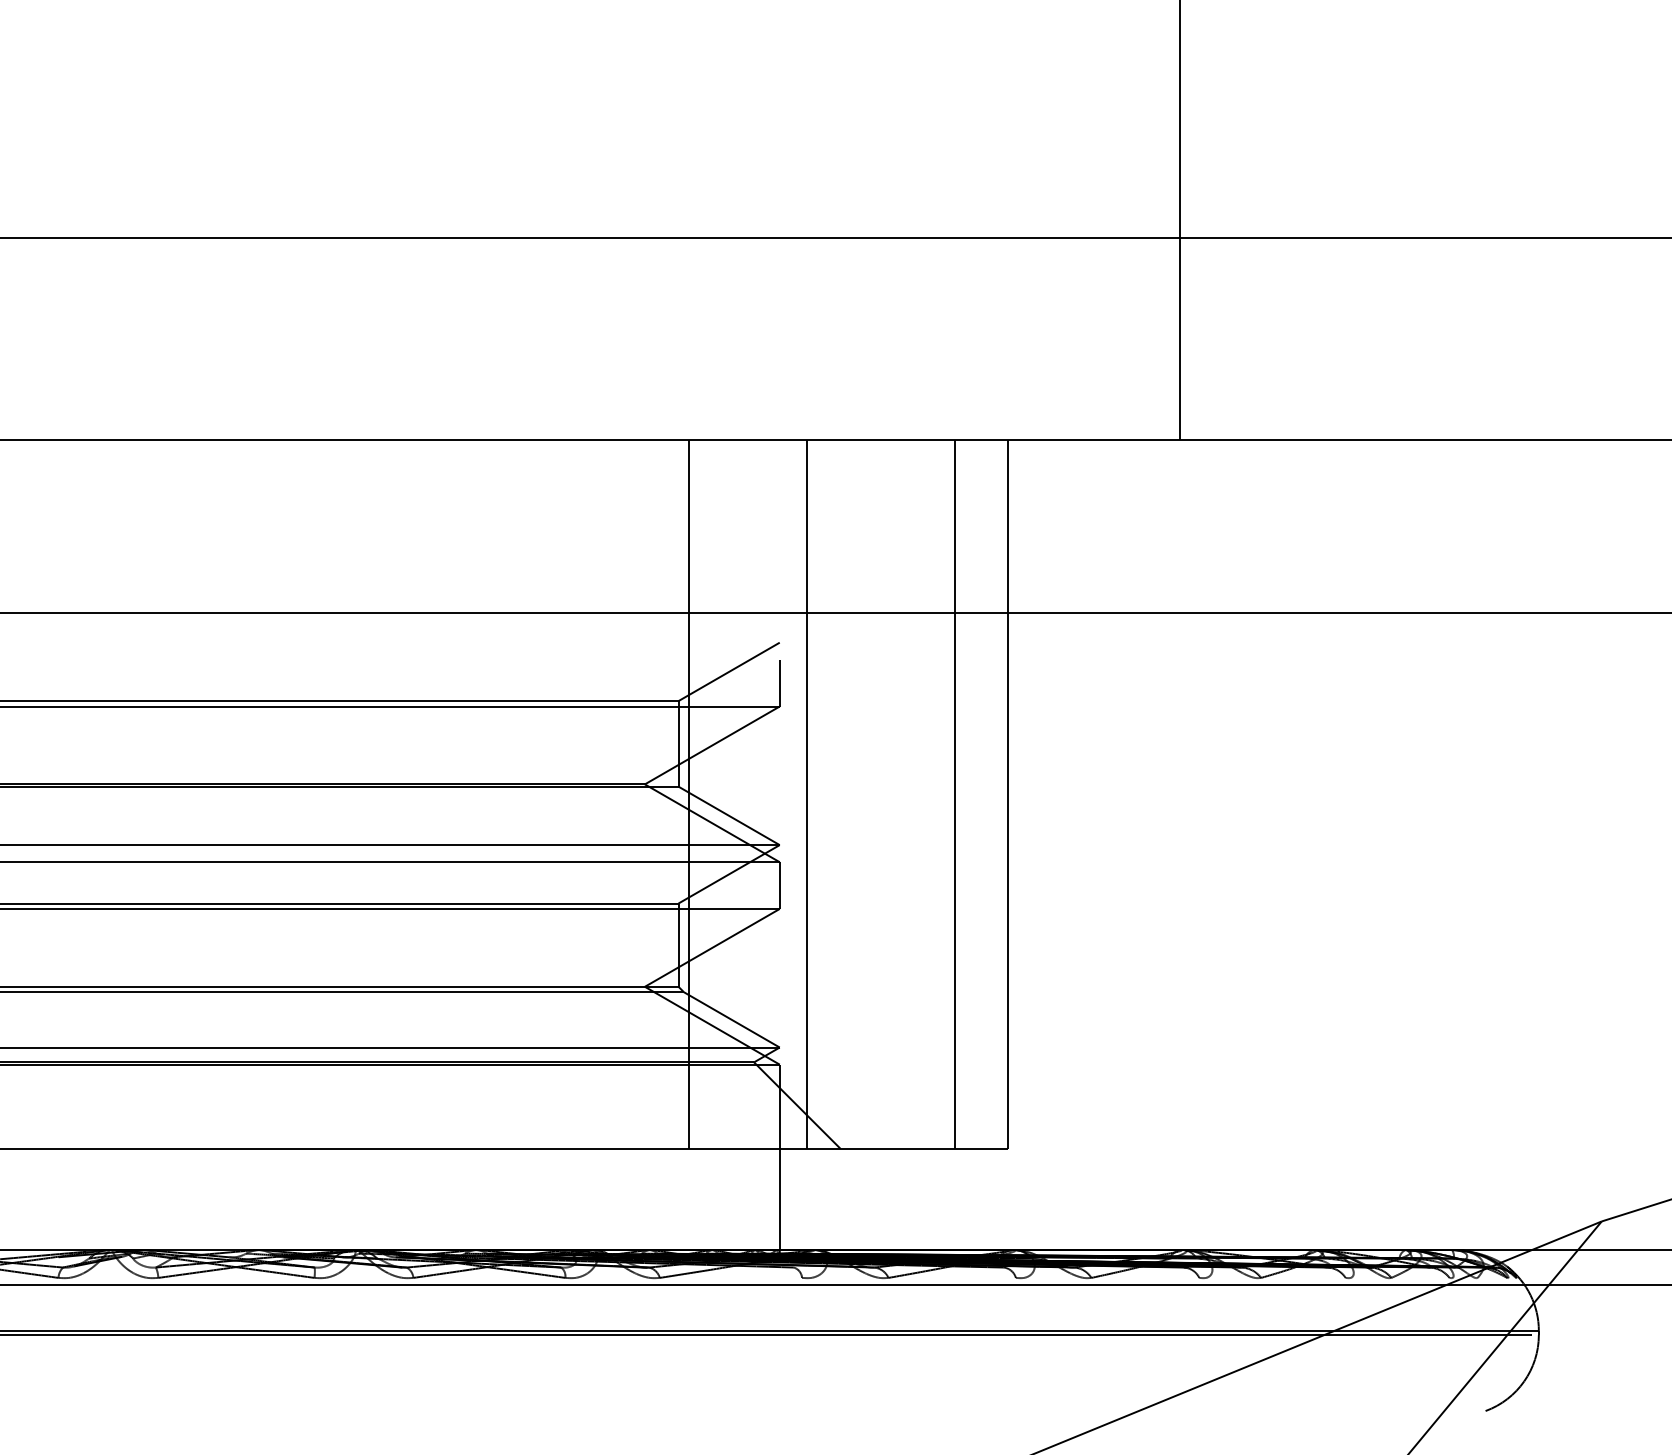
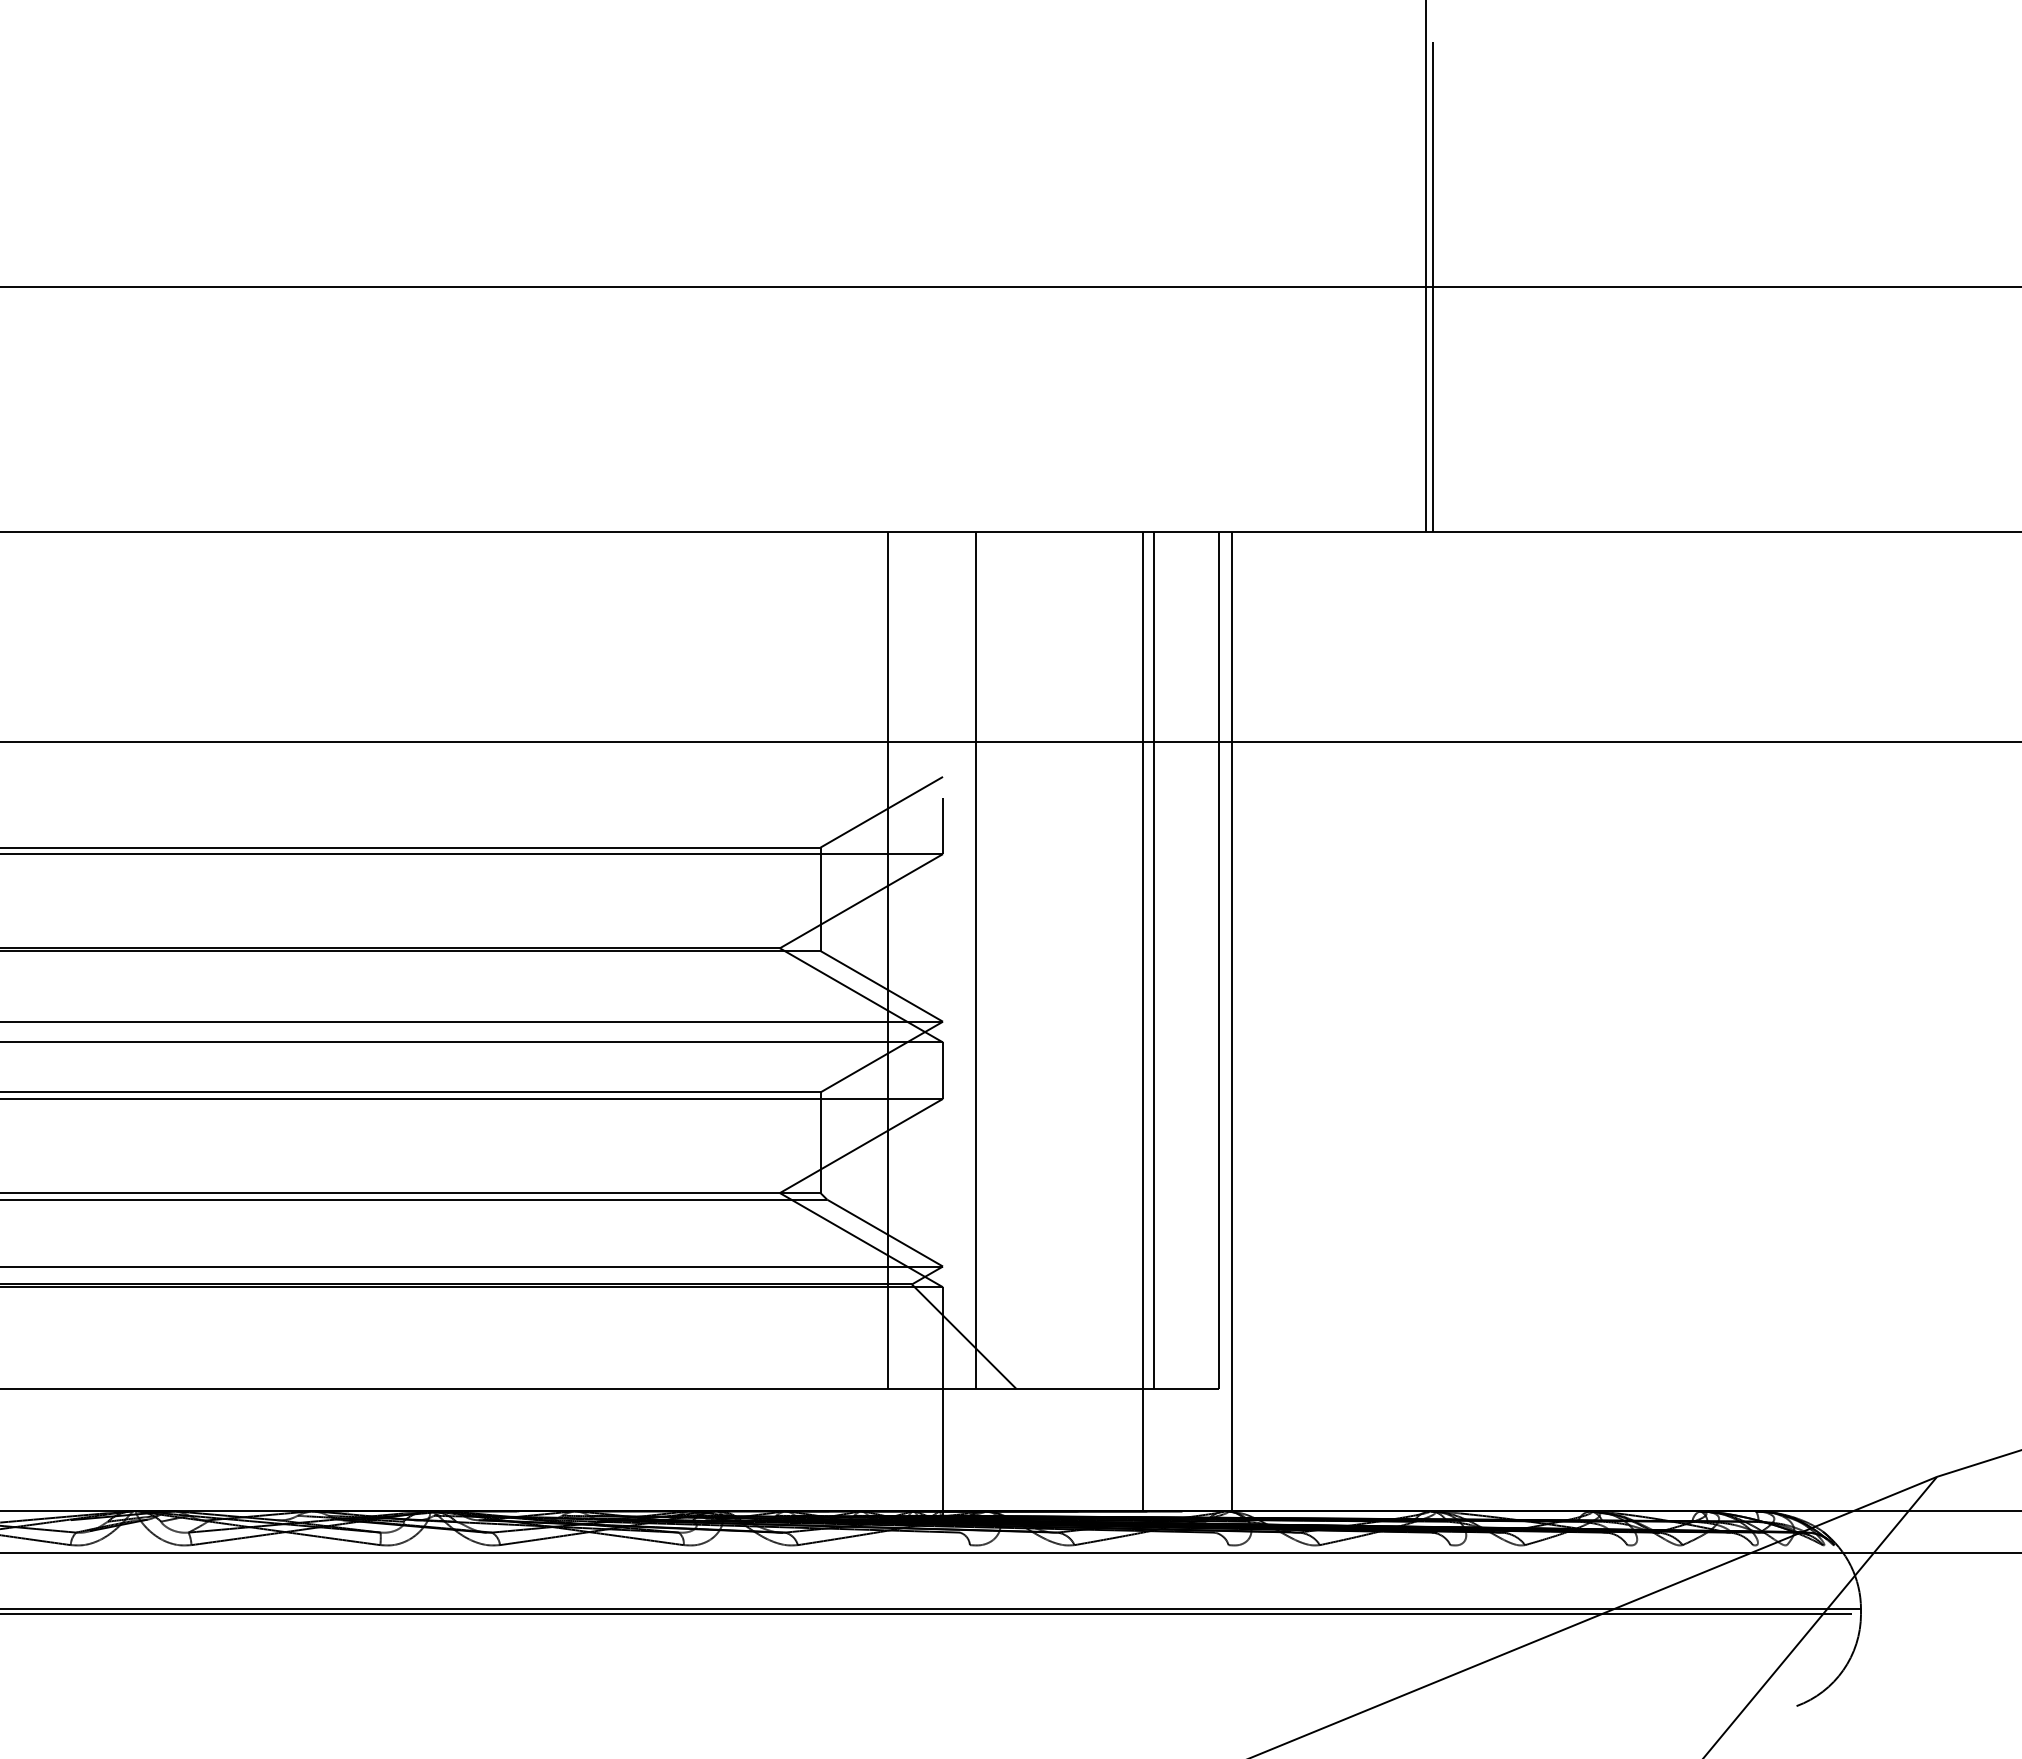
line: (1184, 237) -> (1432, 287), added
line: (689, 794) -> (888, 960), moved
line: (945, 844) -> (1143, 1021), added
line: (1018, 844) -> (1231, 1021), added

